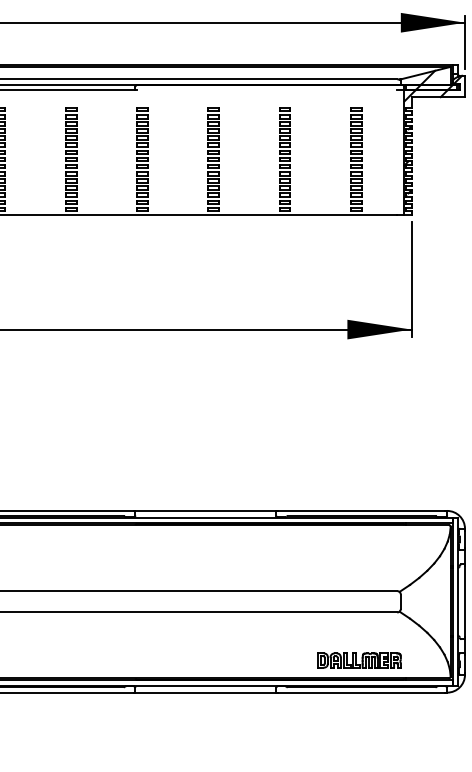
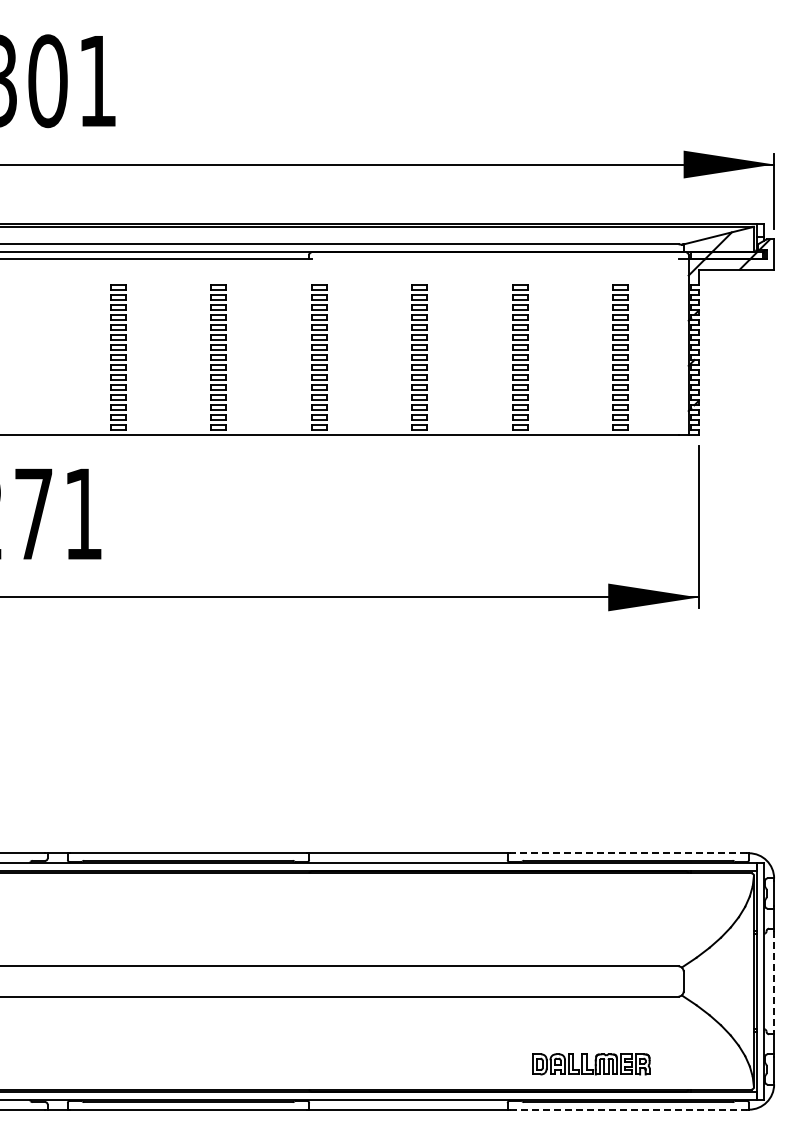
line: (361, 511) -> (627, 853), solid -> dashed
line: (465, 601) -> (774, 981), solid -> dashed
part: (359, 660) -> (591, 1064), moved
line: (361, 692) -> (628, 1109), solid -> dashed

